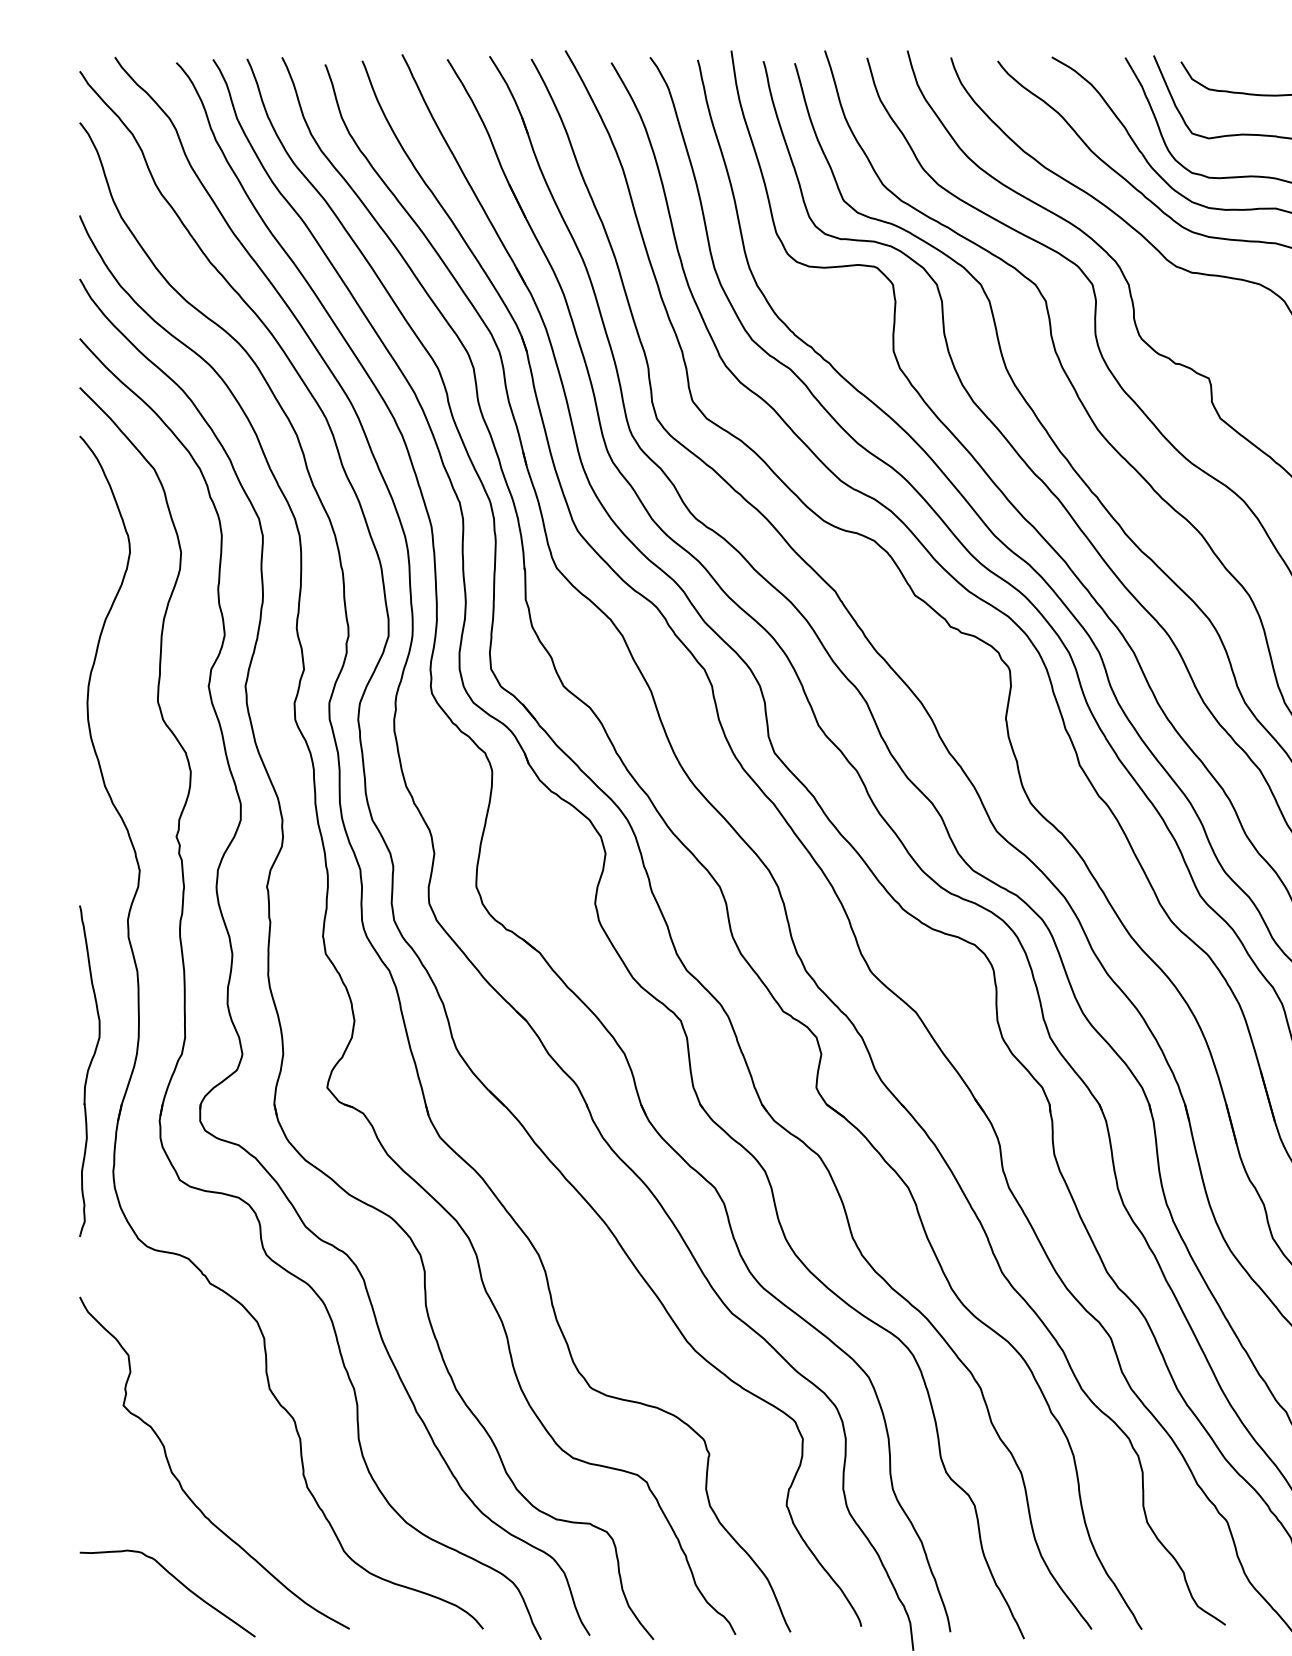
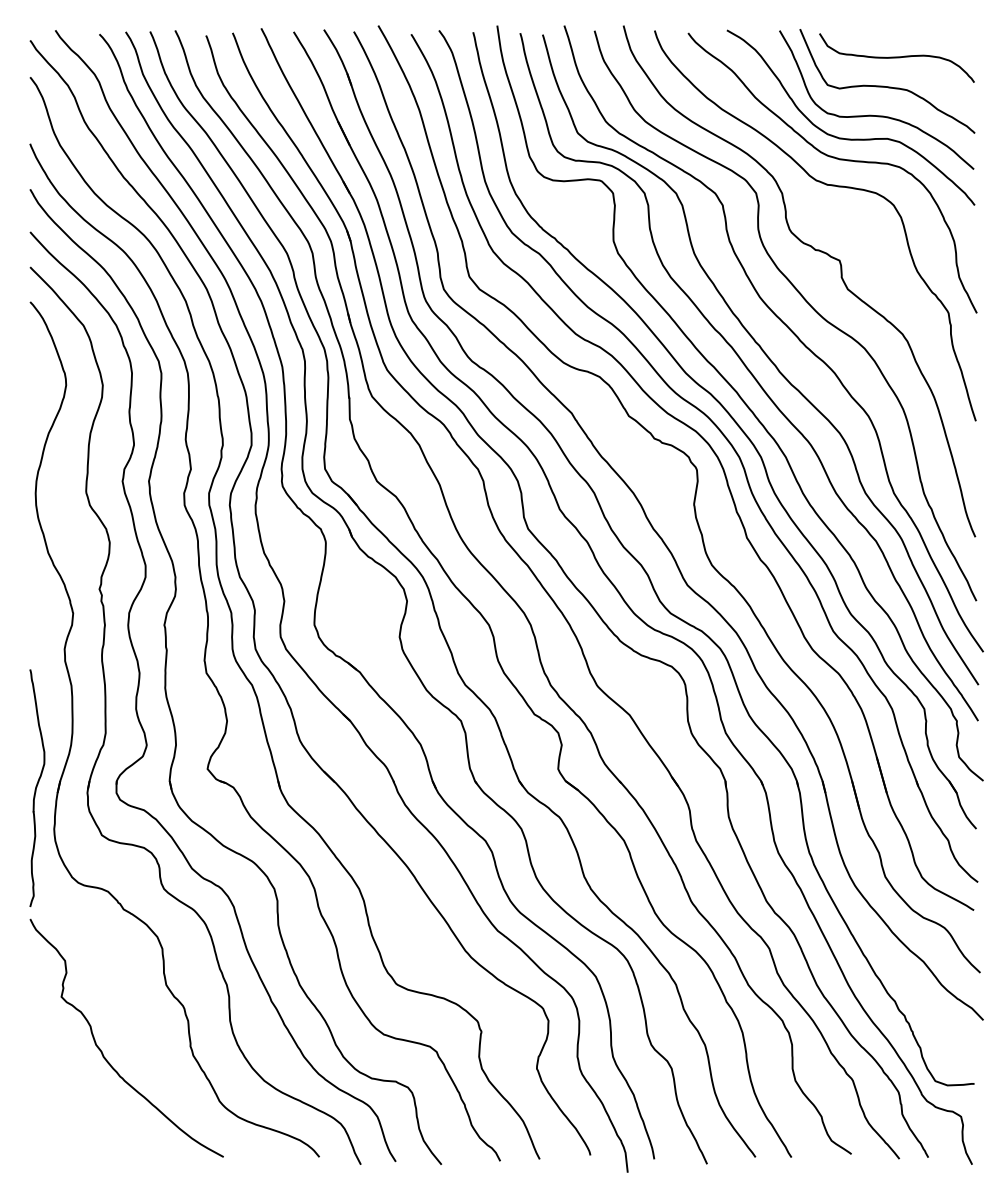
part: (89, 1071) -> (37, 788), moved
curve: (177, 1582) -> (100, 1123), removed

